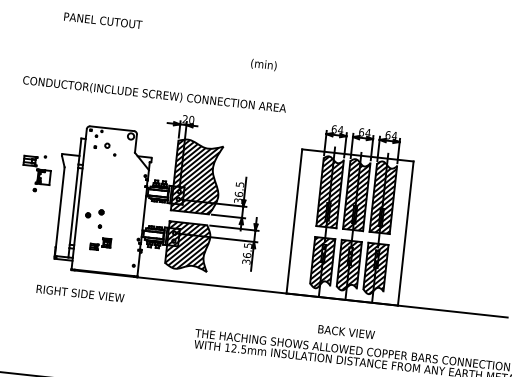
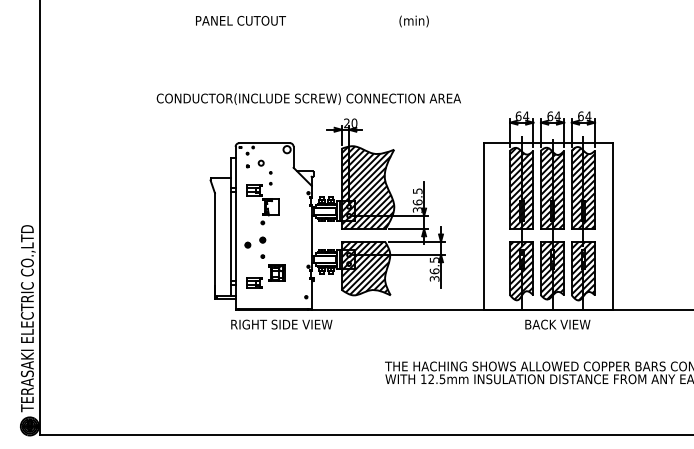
text: (263, 65) -> (413, 21), moved
part: (36, 173) -> (262, 203), moved
part: (100, 244) -> (265, 276), size x1.67
text: (80, 293) -> (281, 324), moved
text: (346, 331) -> (557, 324), moved

